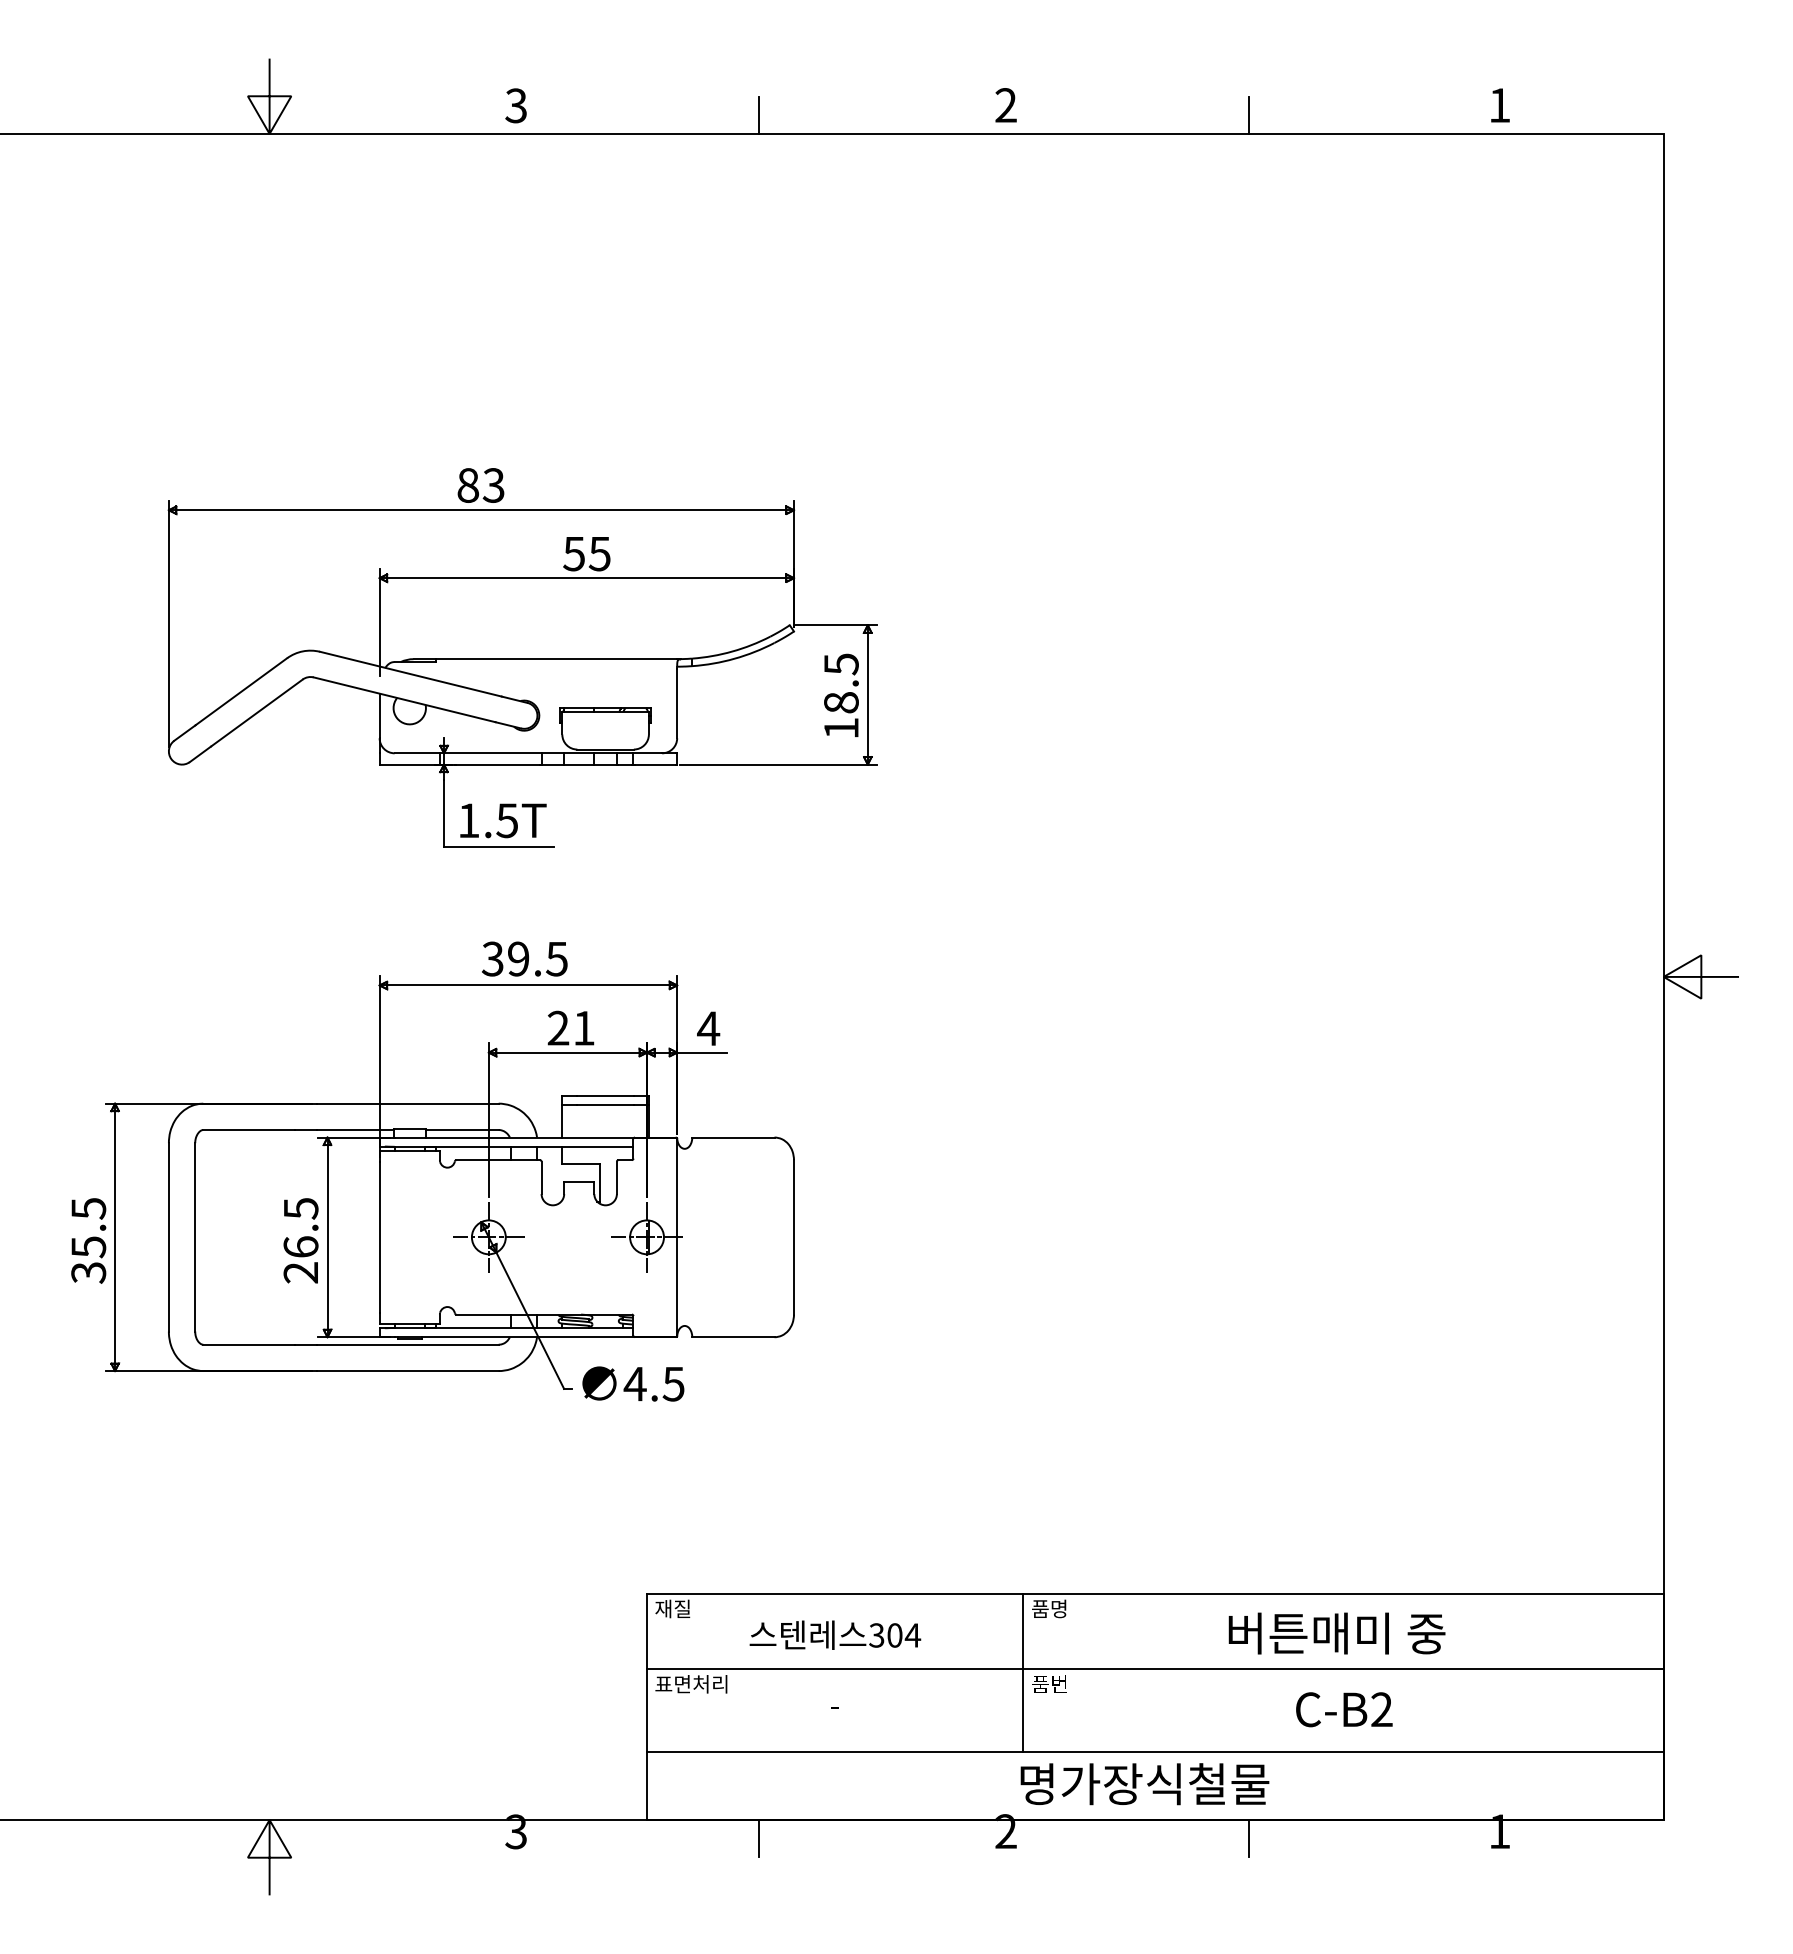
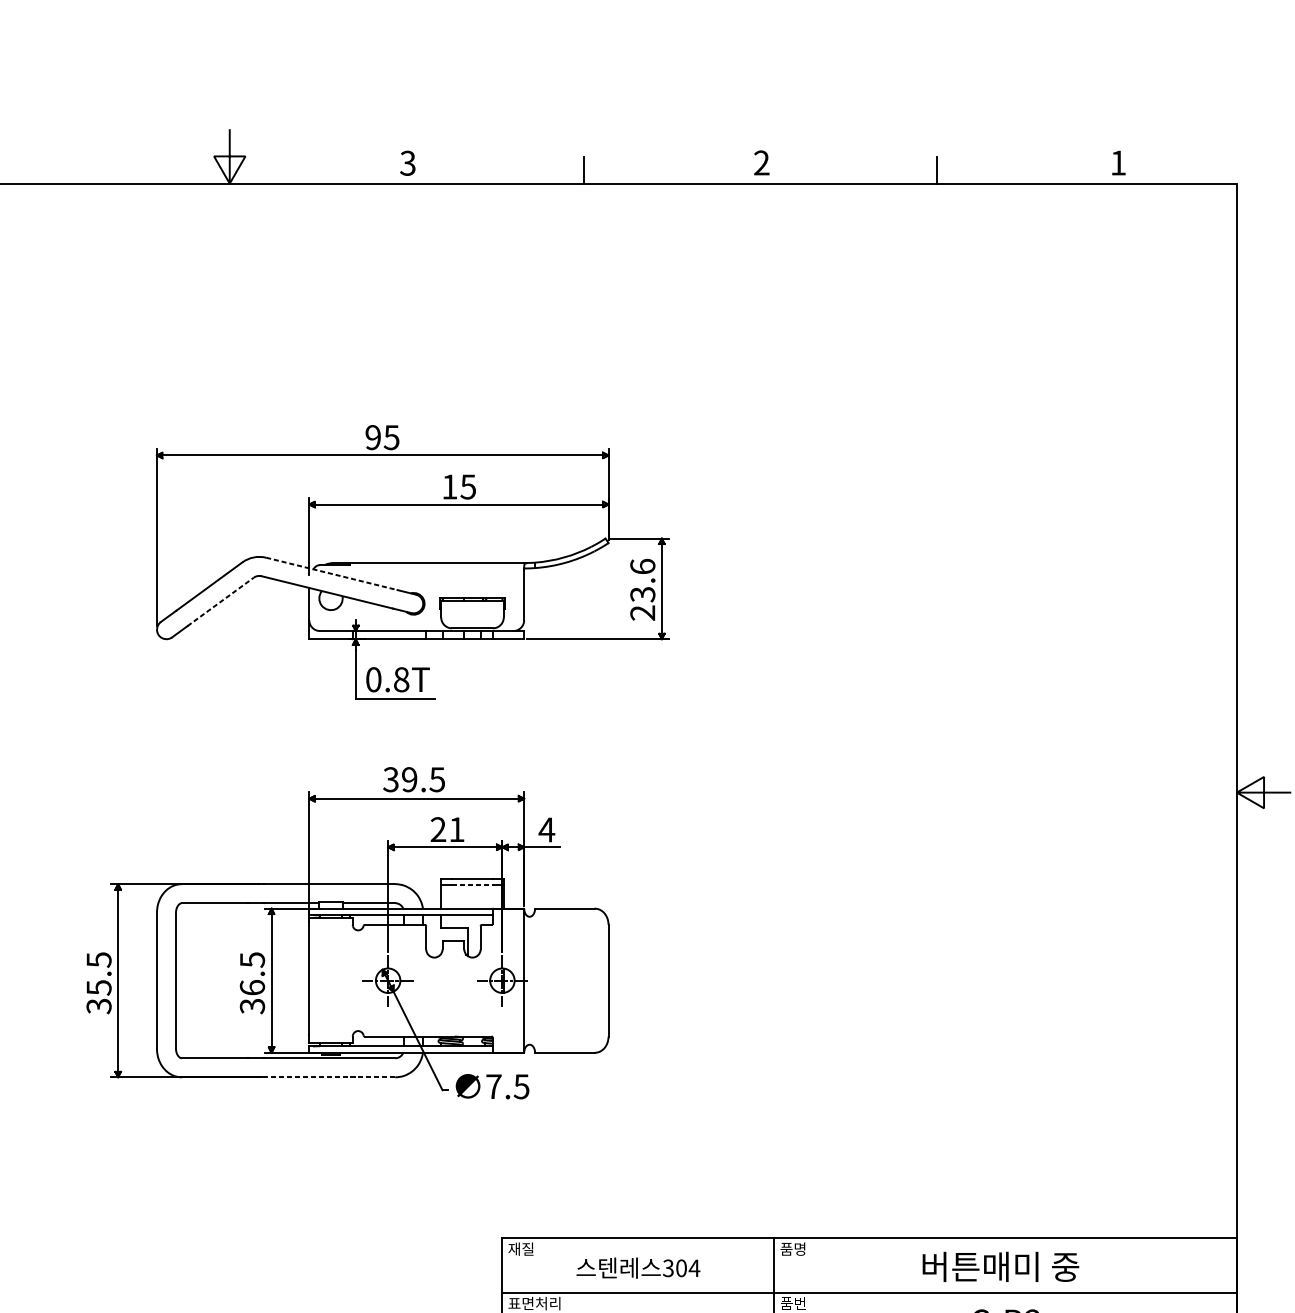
text: (480, 485) -> (382, 437), 83 -> 95
text: (573, 554) -> (449, 487), 55 -> 15
line: (410, 674) -> (331, 574), solid -> dashed
text: (841, 696) -> (642, 590), 18.5 -> 23.6
line: (256, 713) -> (220, 602), solid -> dashed
text: (488, 820) -> (387, 679), 1.5T -> 0.8T
line: (606, 1105) -> (473, 885), solid -> dashed
text: (300, 1272) -> (252, 1006), 26.5 -> 36.5
line: (407, 1371) -> (329, 1077), solid -> dashed
text: (634, 1384) -> (493, 1087), 4.5 -> 7.5

